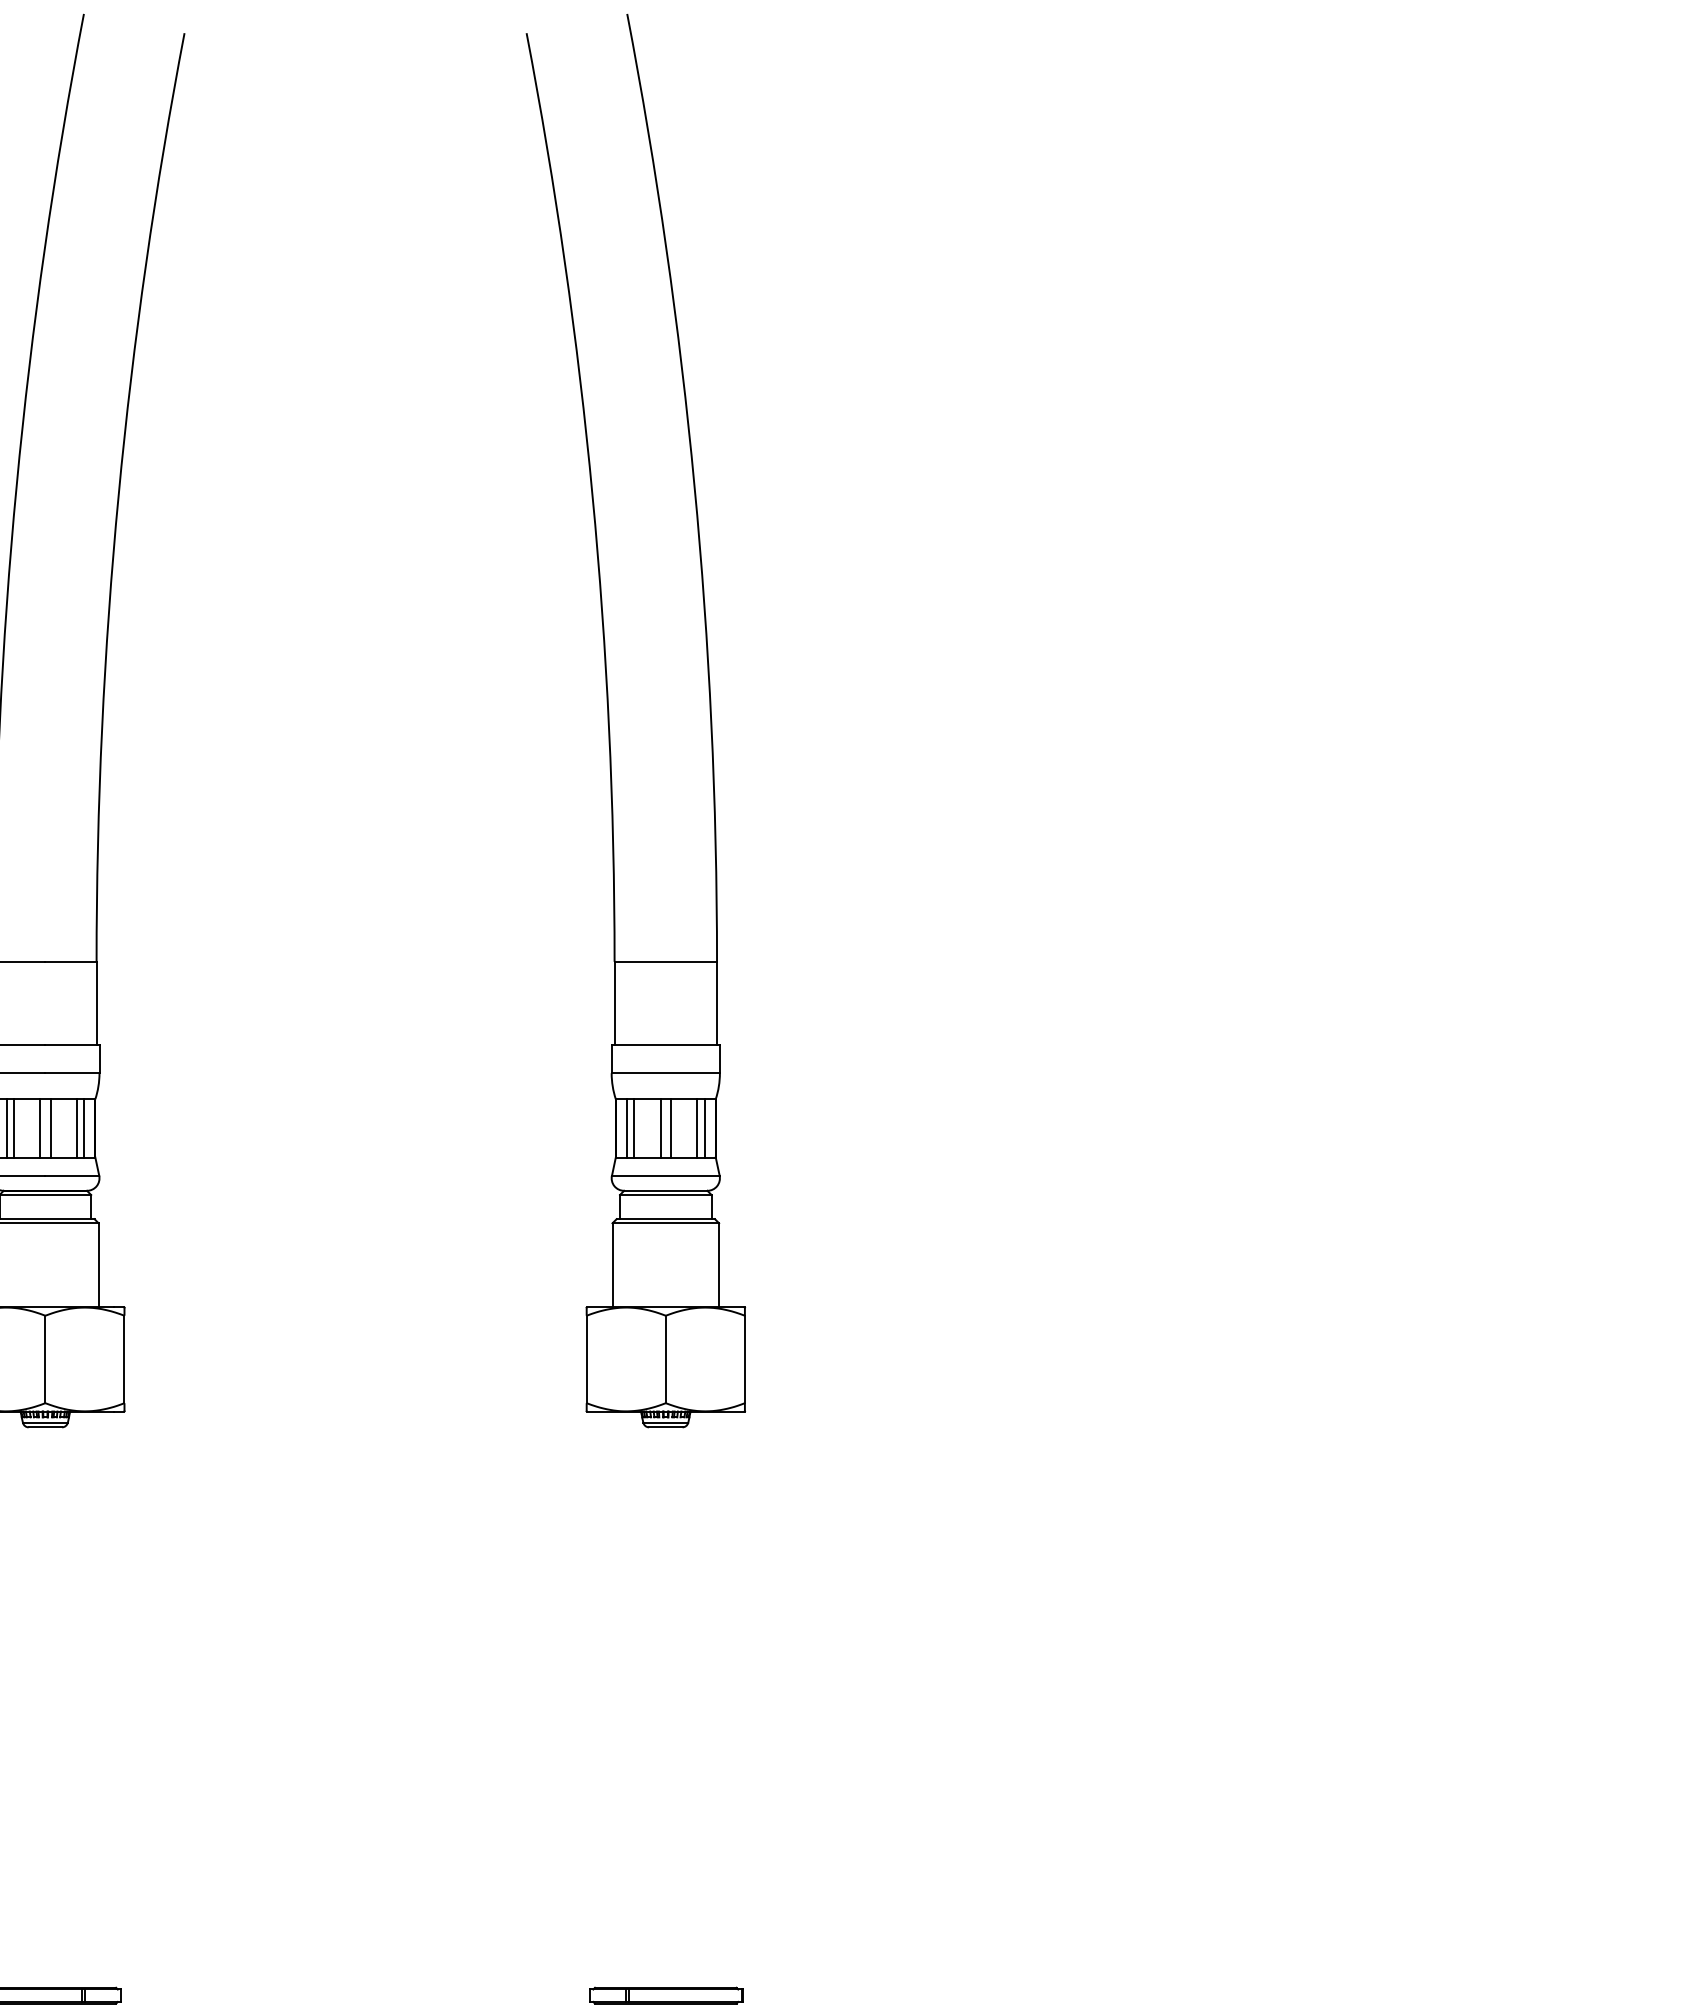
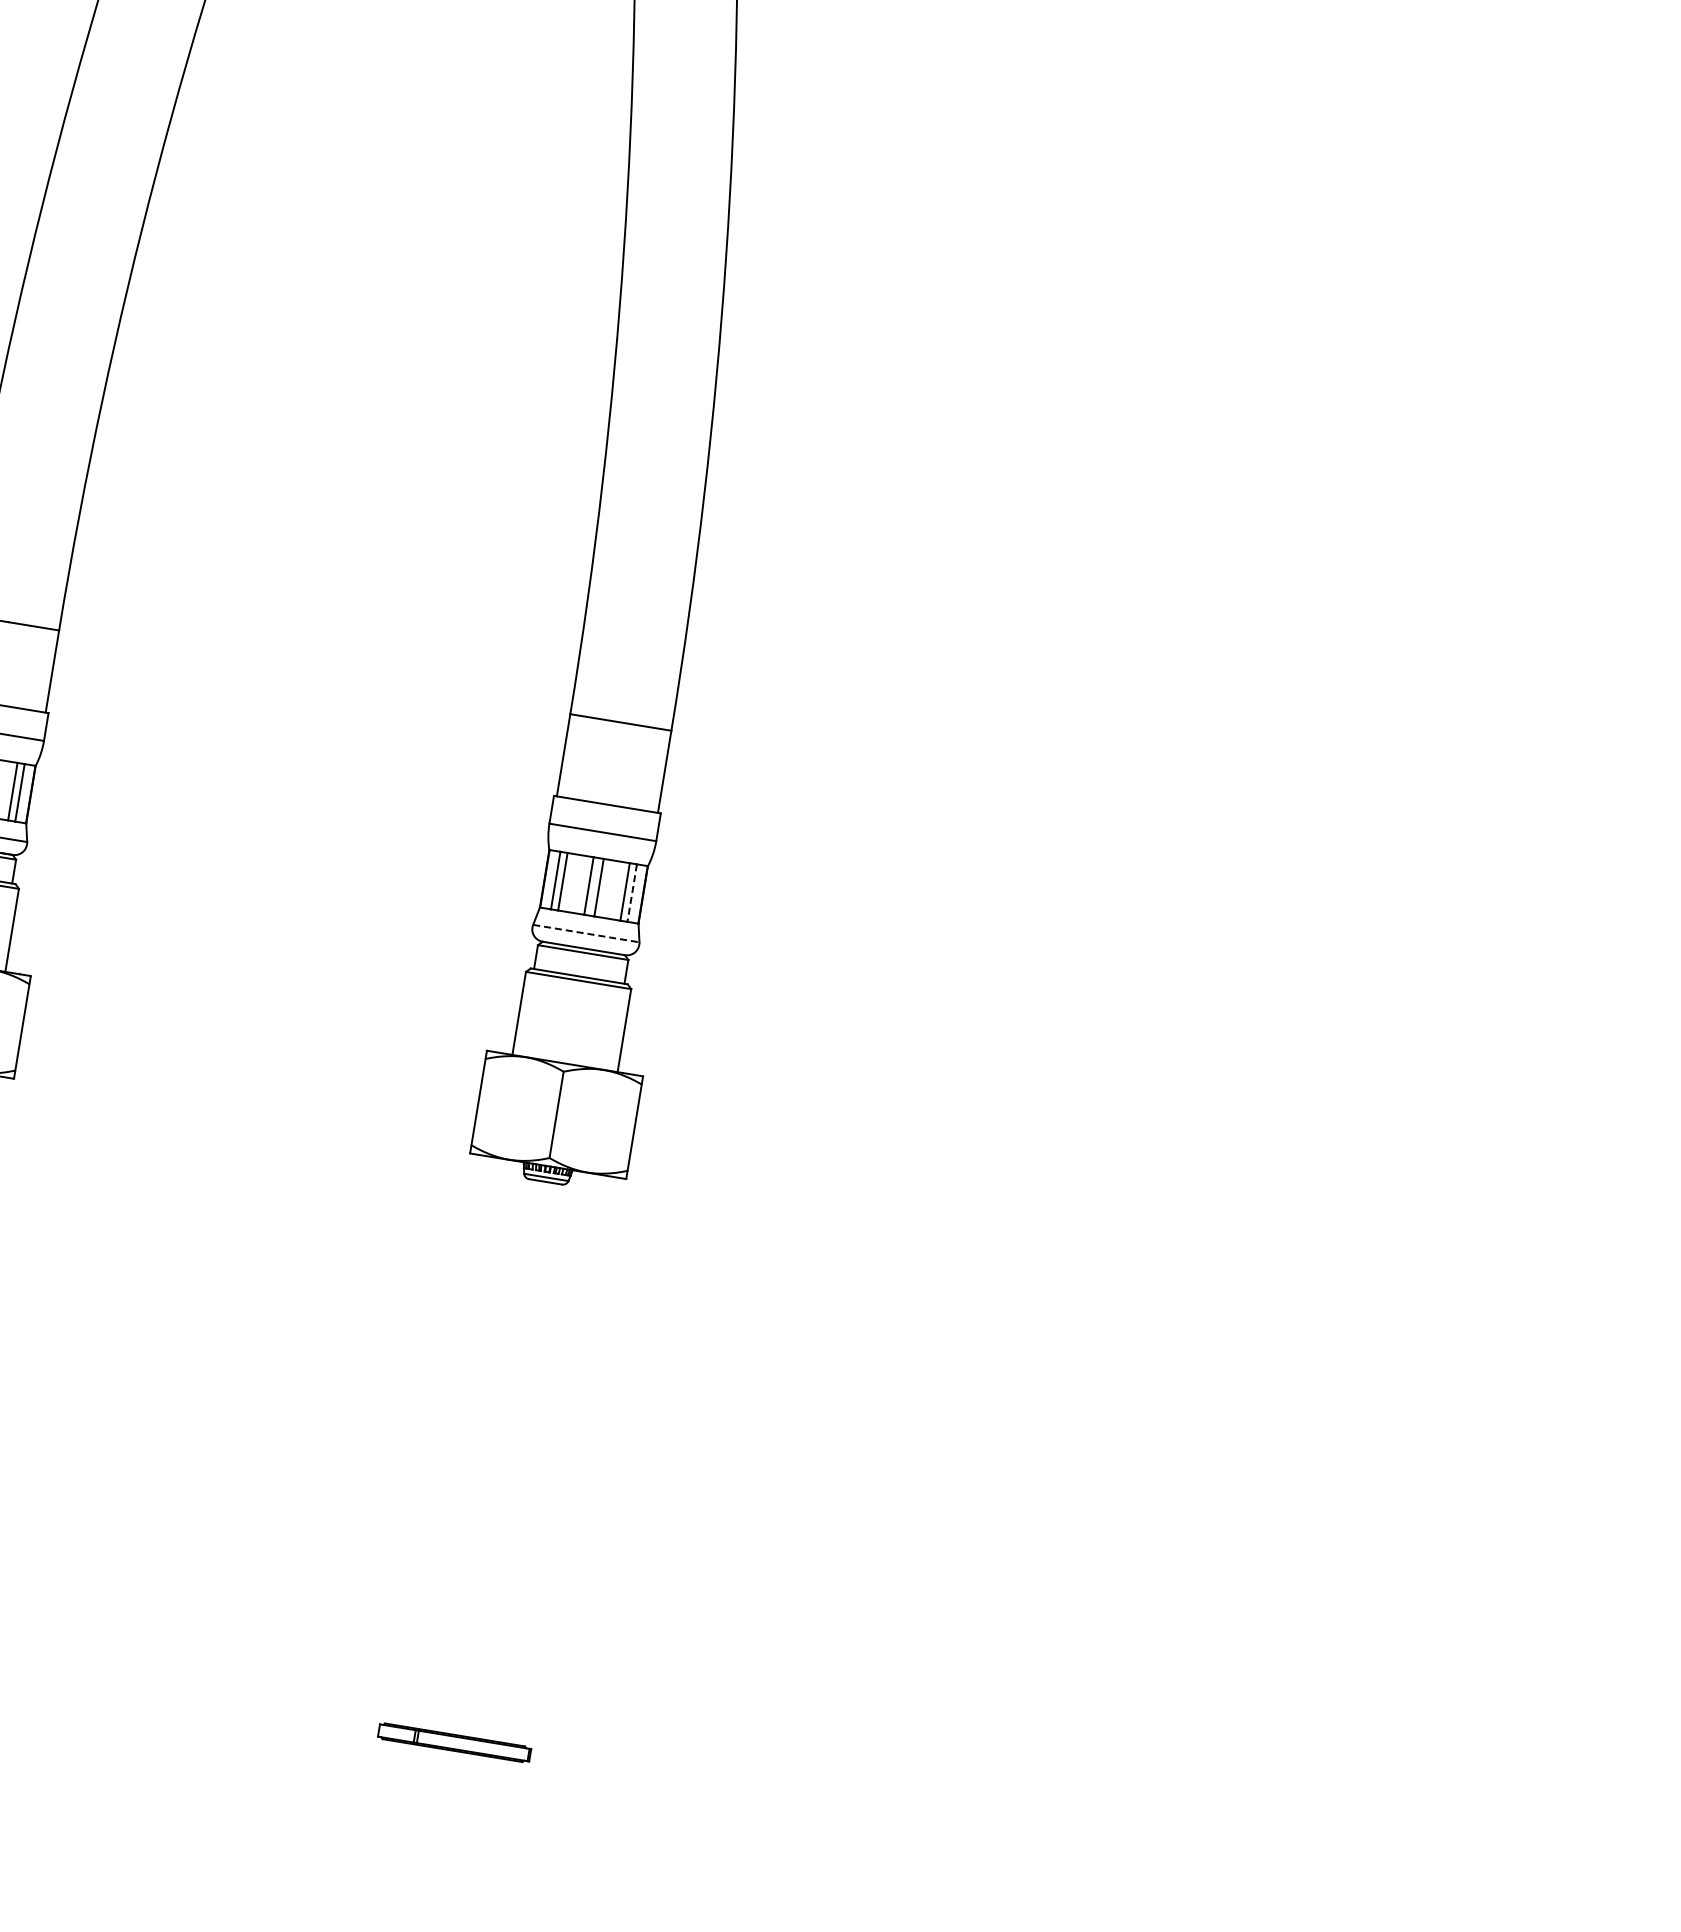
line: (704, 1128) -> (632, 893), solid -> dashed
line: (665, 1175) -> (586, 933), solid -> dashed

